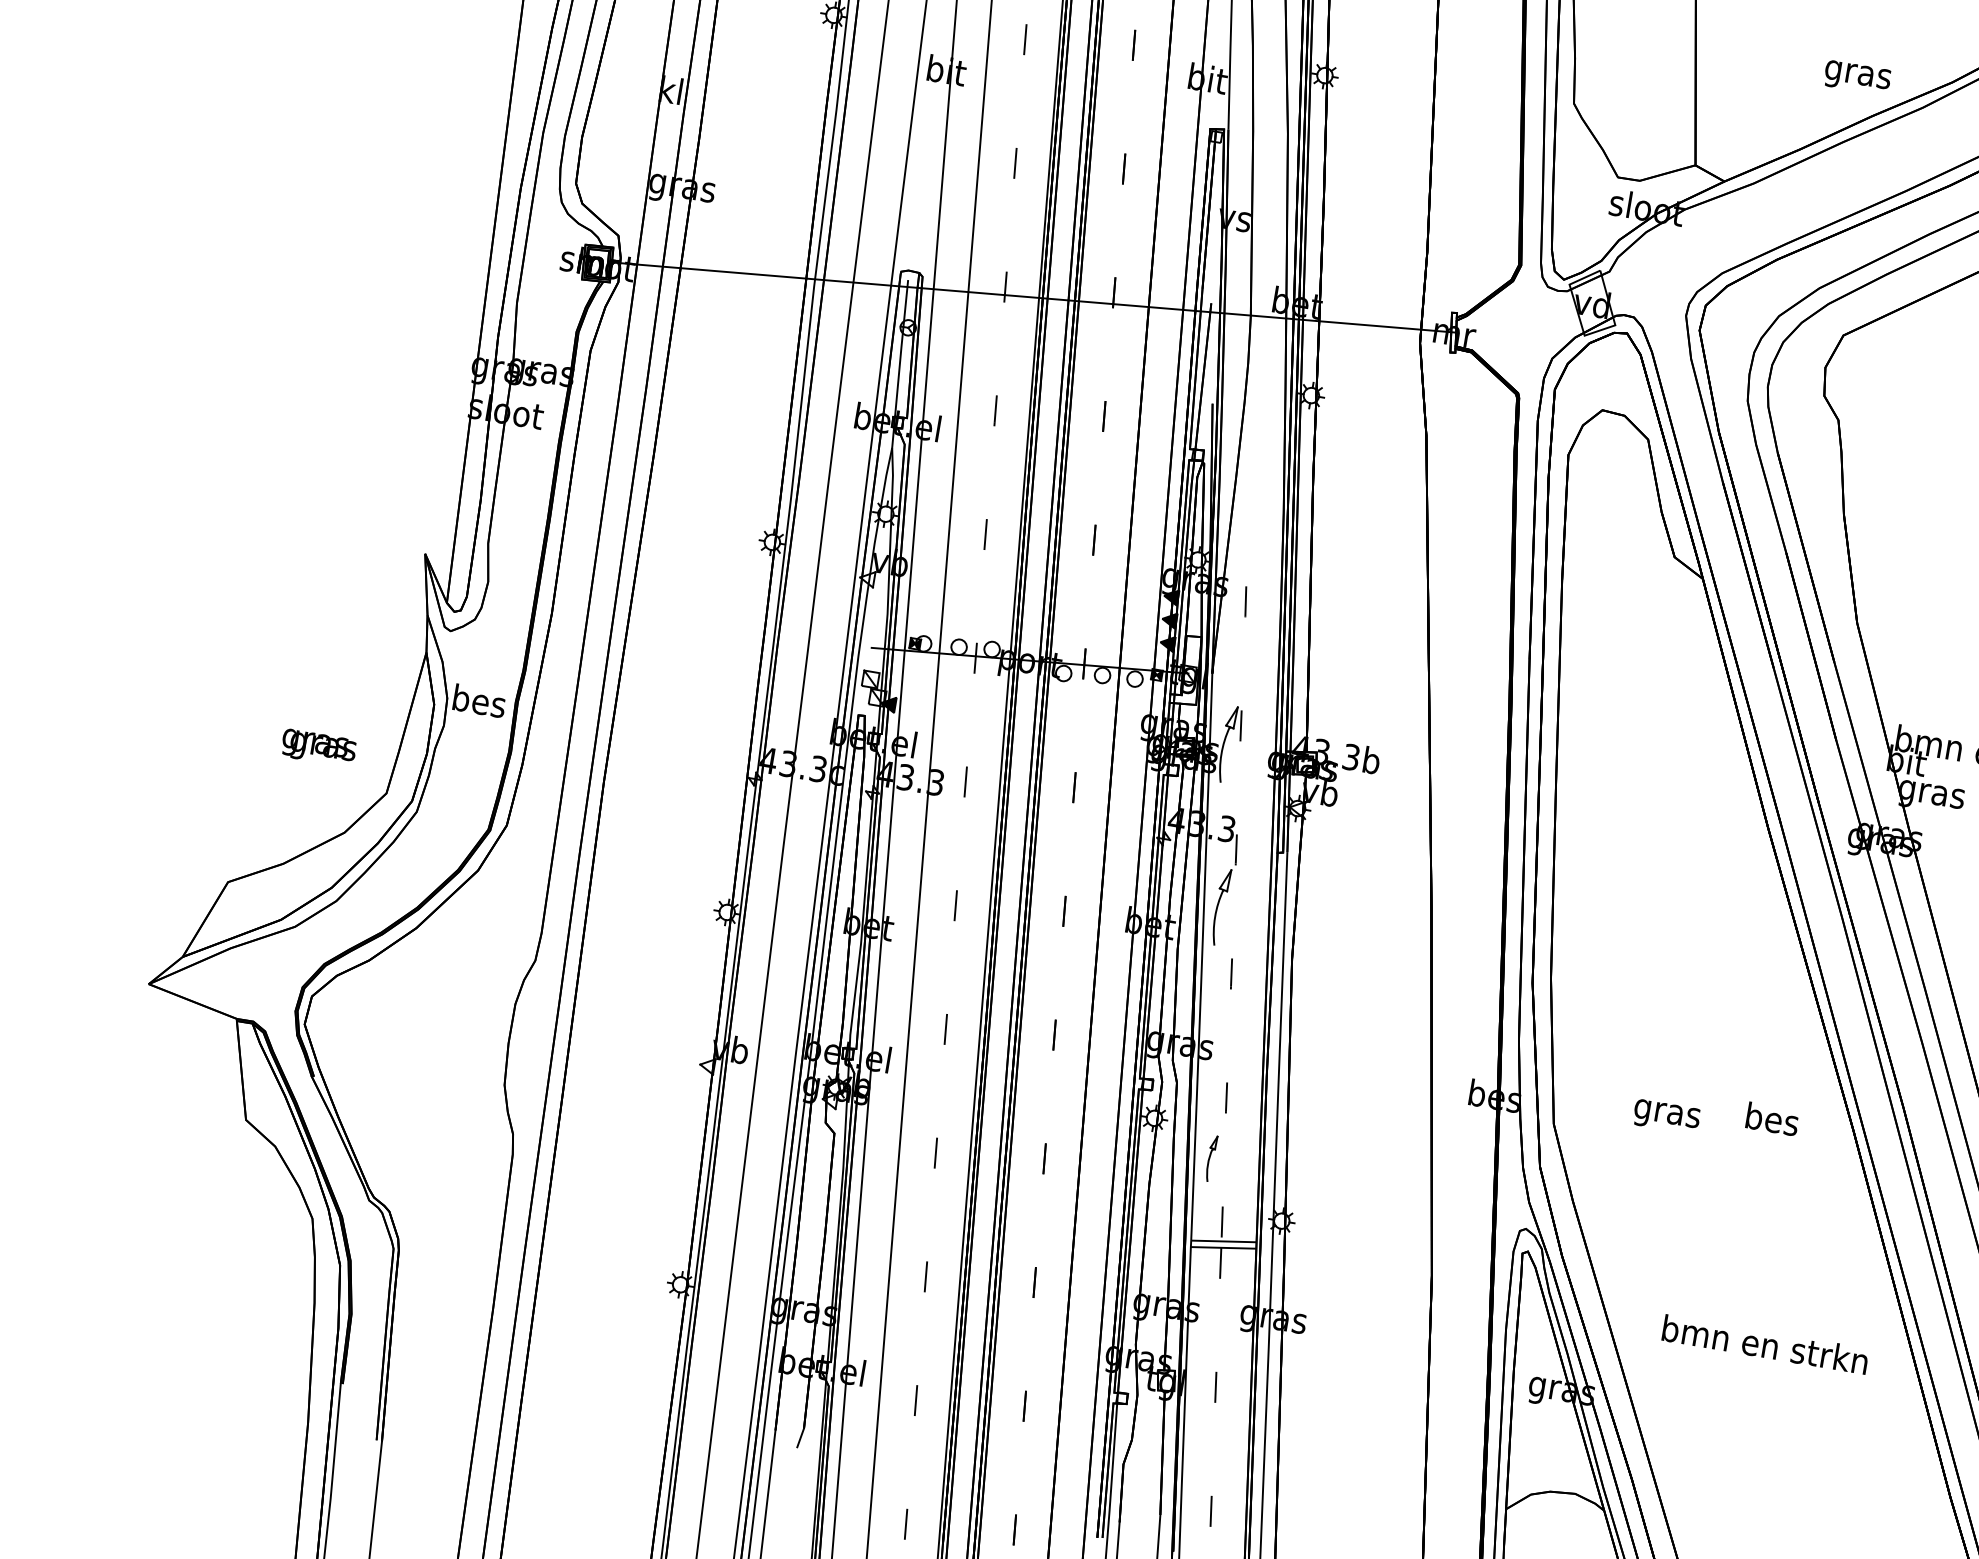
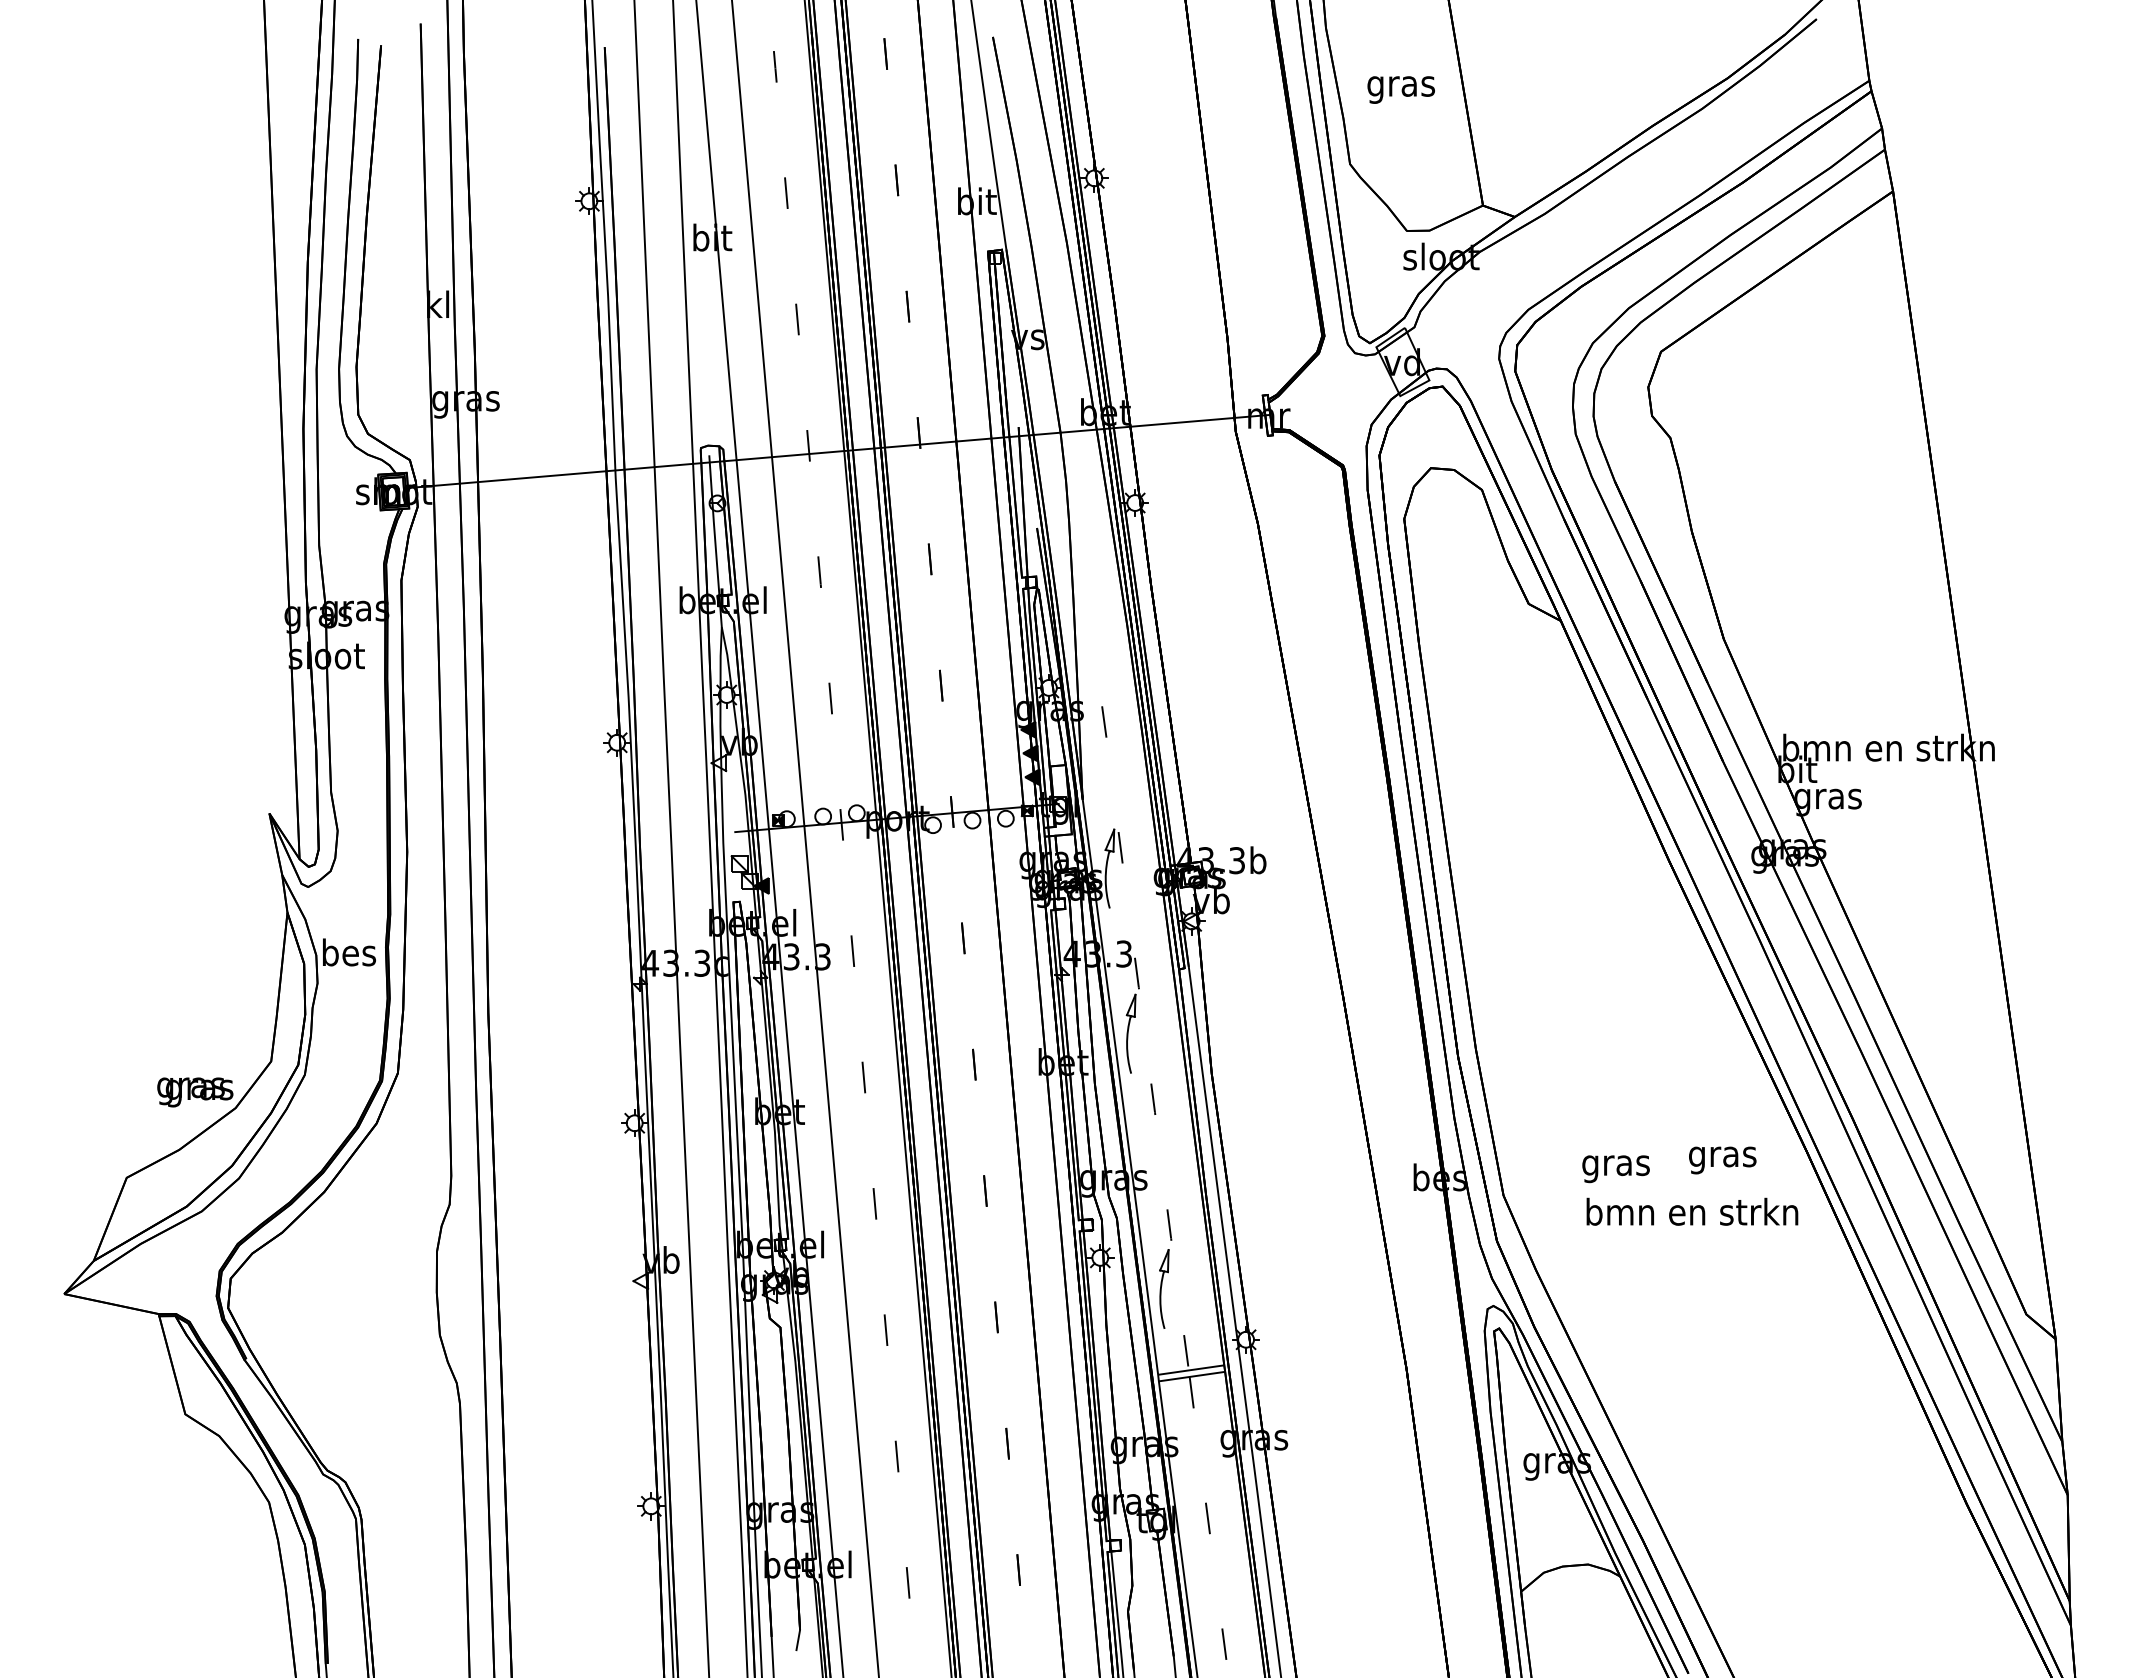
text: (1856, 77) -> (1400, 89), moved
text: (318, 748) -> (195, 1092), moved
text: (1771, 1122) -> (1722, 1156), bes -> gras
part: (1211, 1158) -> (1164, 1288), size x1.67
text: (1765, 1344) -> (1692, 1211), moved

